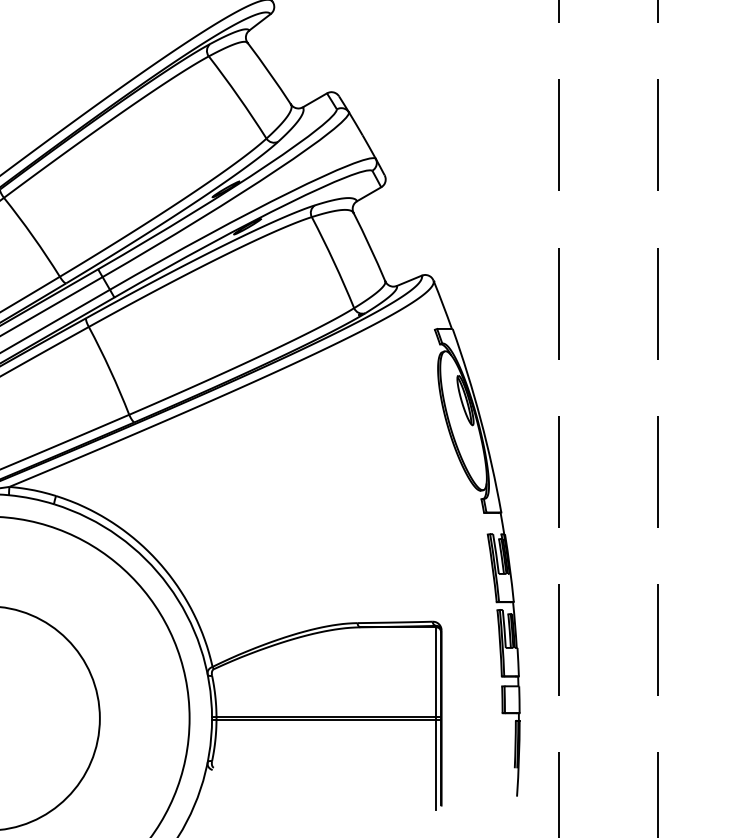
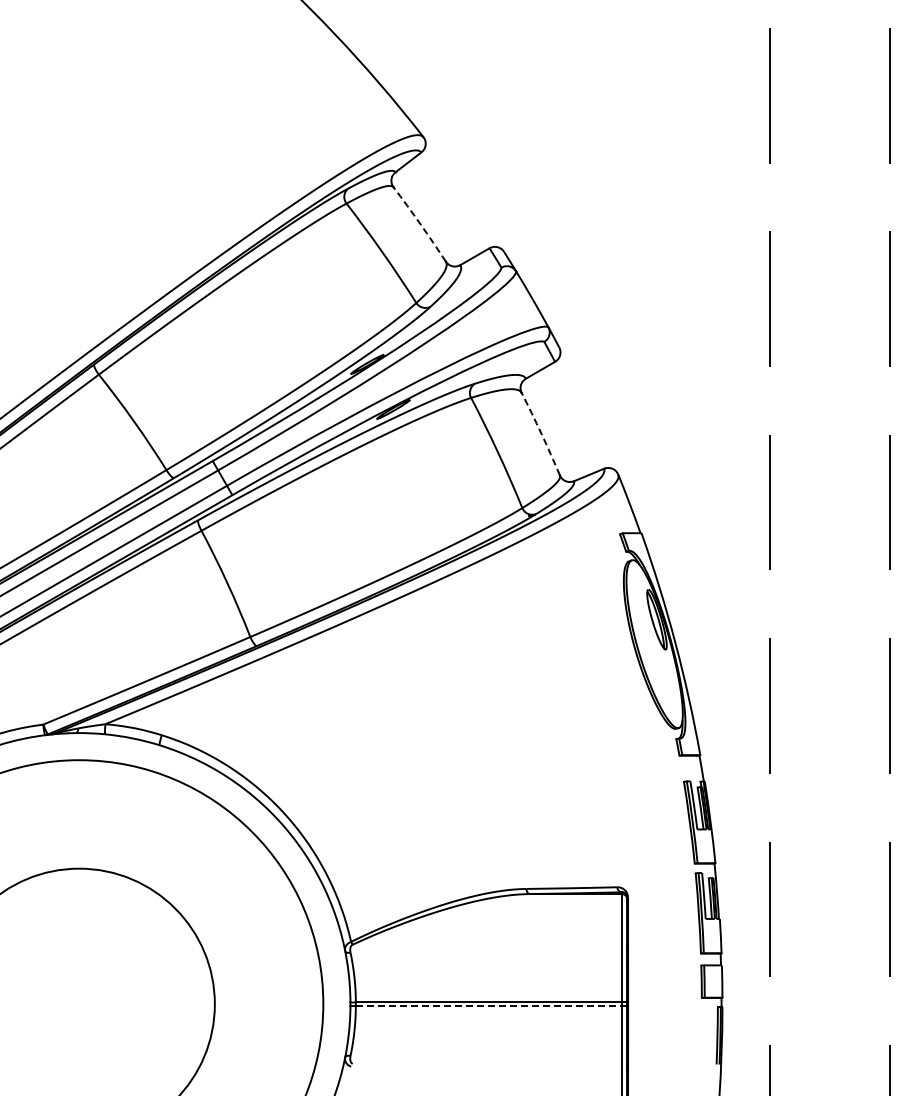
arc: (269, 73) -> (420, 224), solid -> dashed
arc: (370, 246) -> (541, 433), solid -> dashed
line: (327, 720) -> (489, 1006), solid -> dashed

